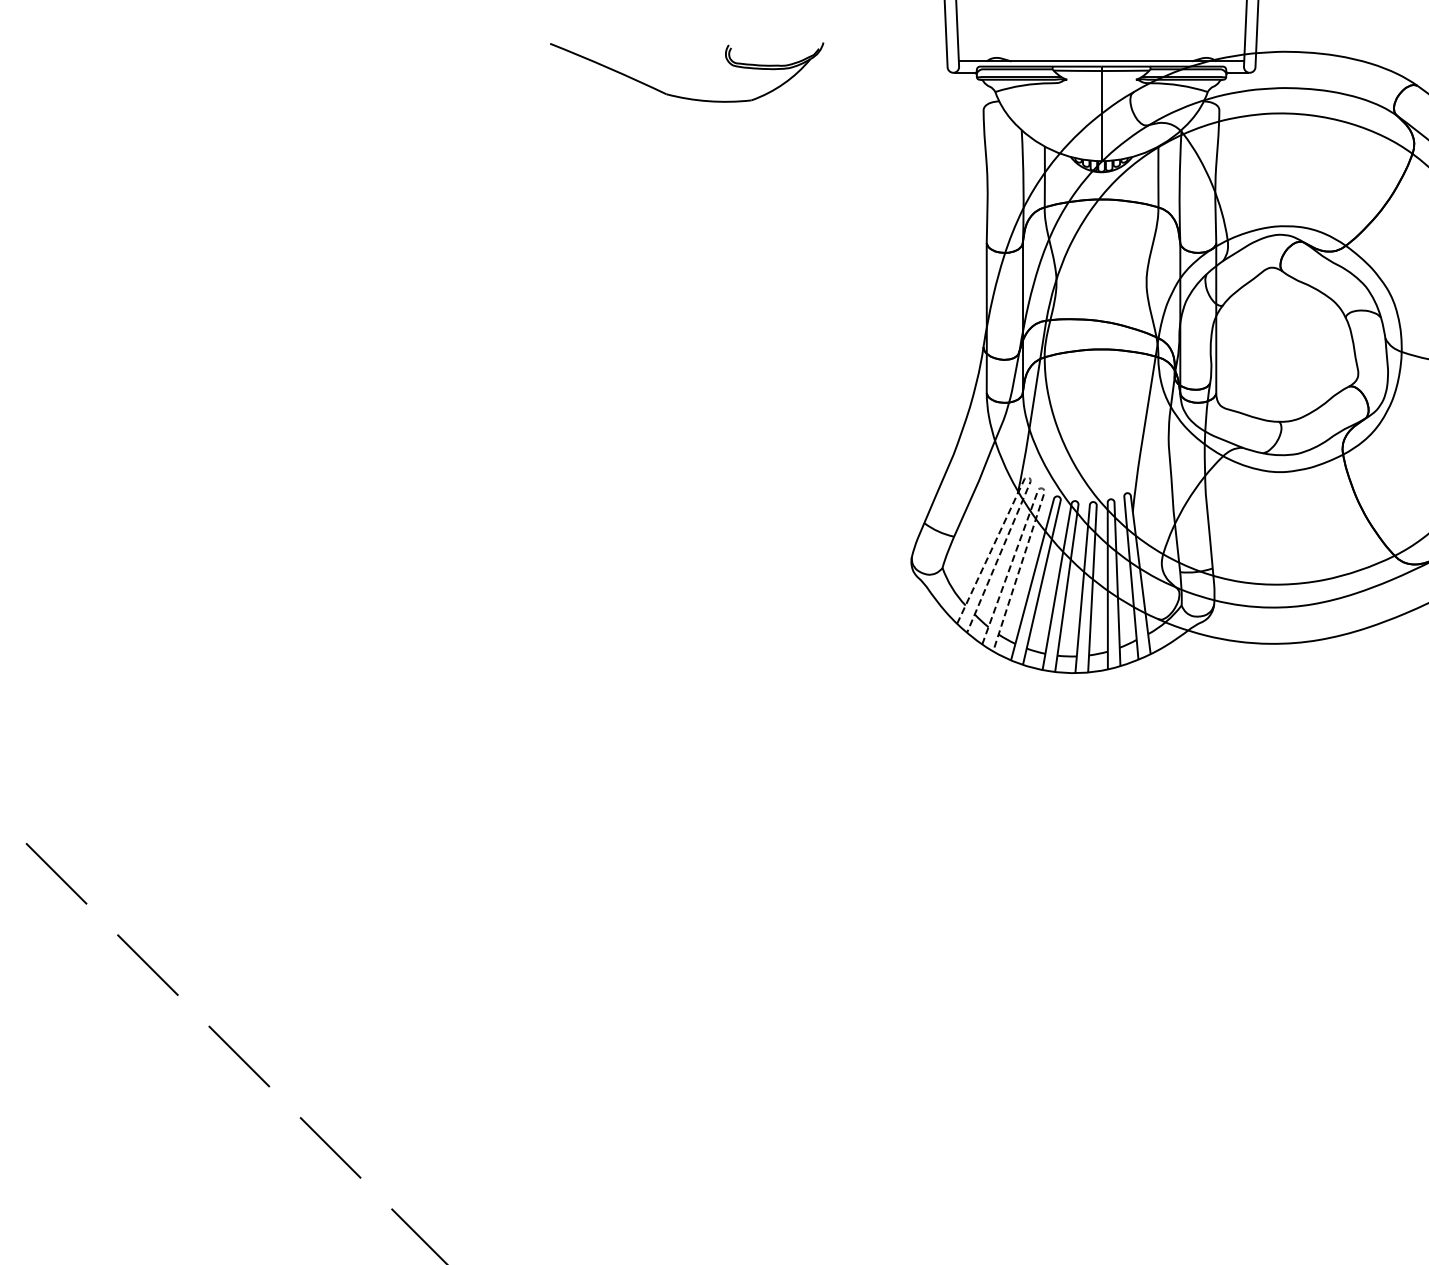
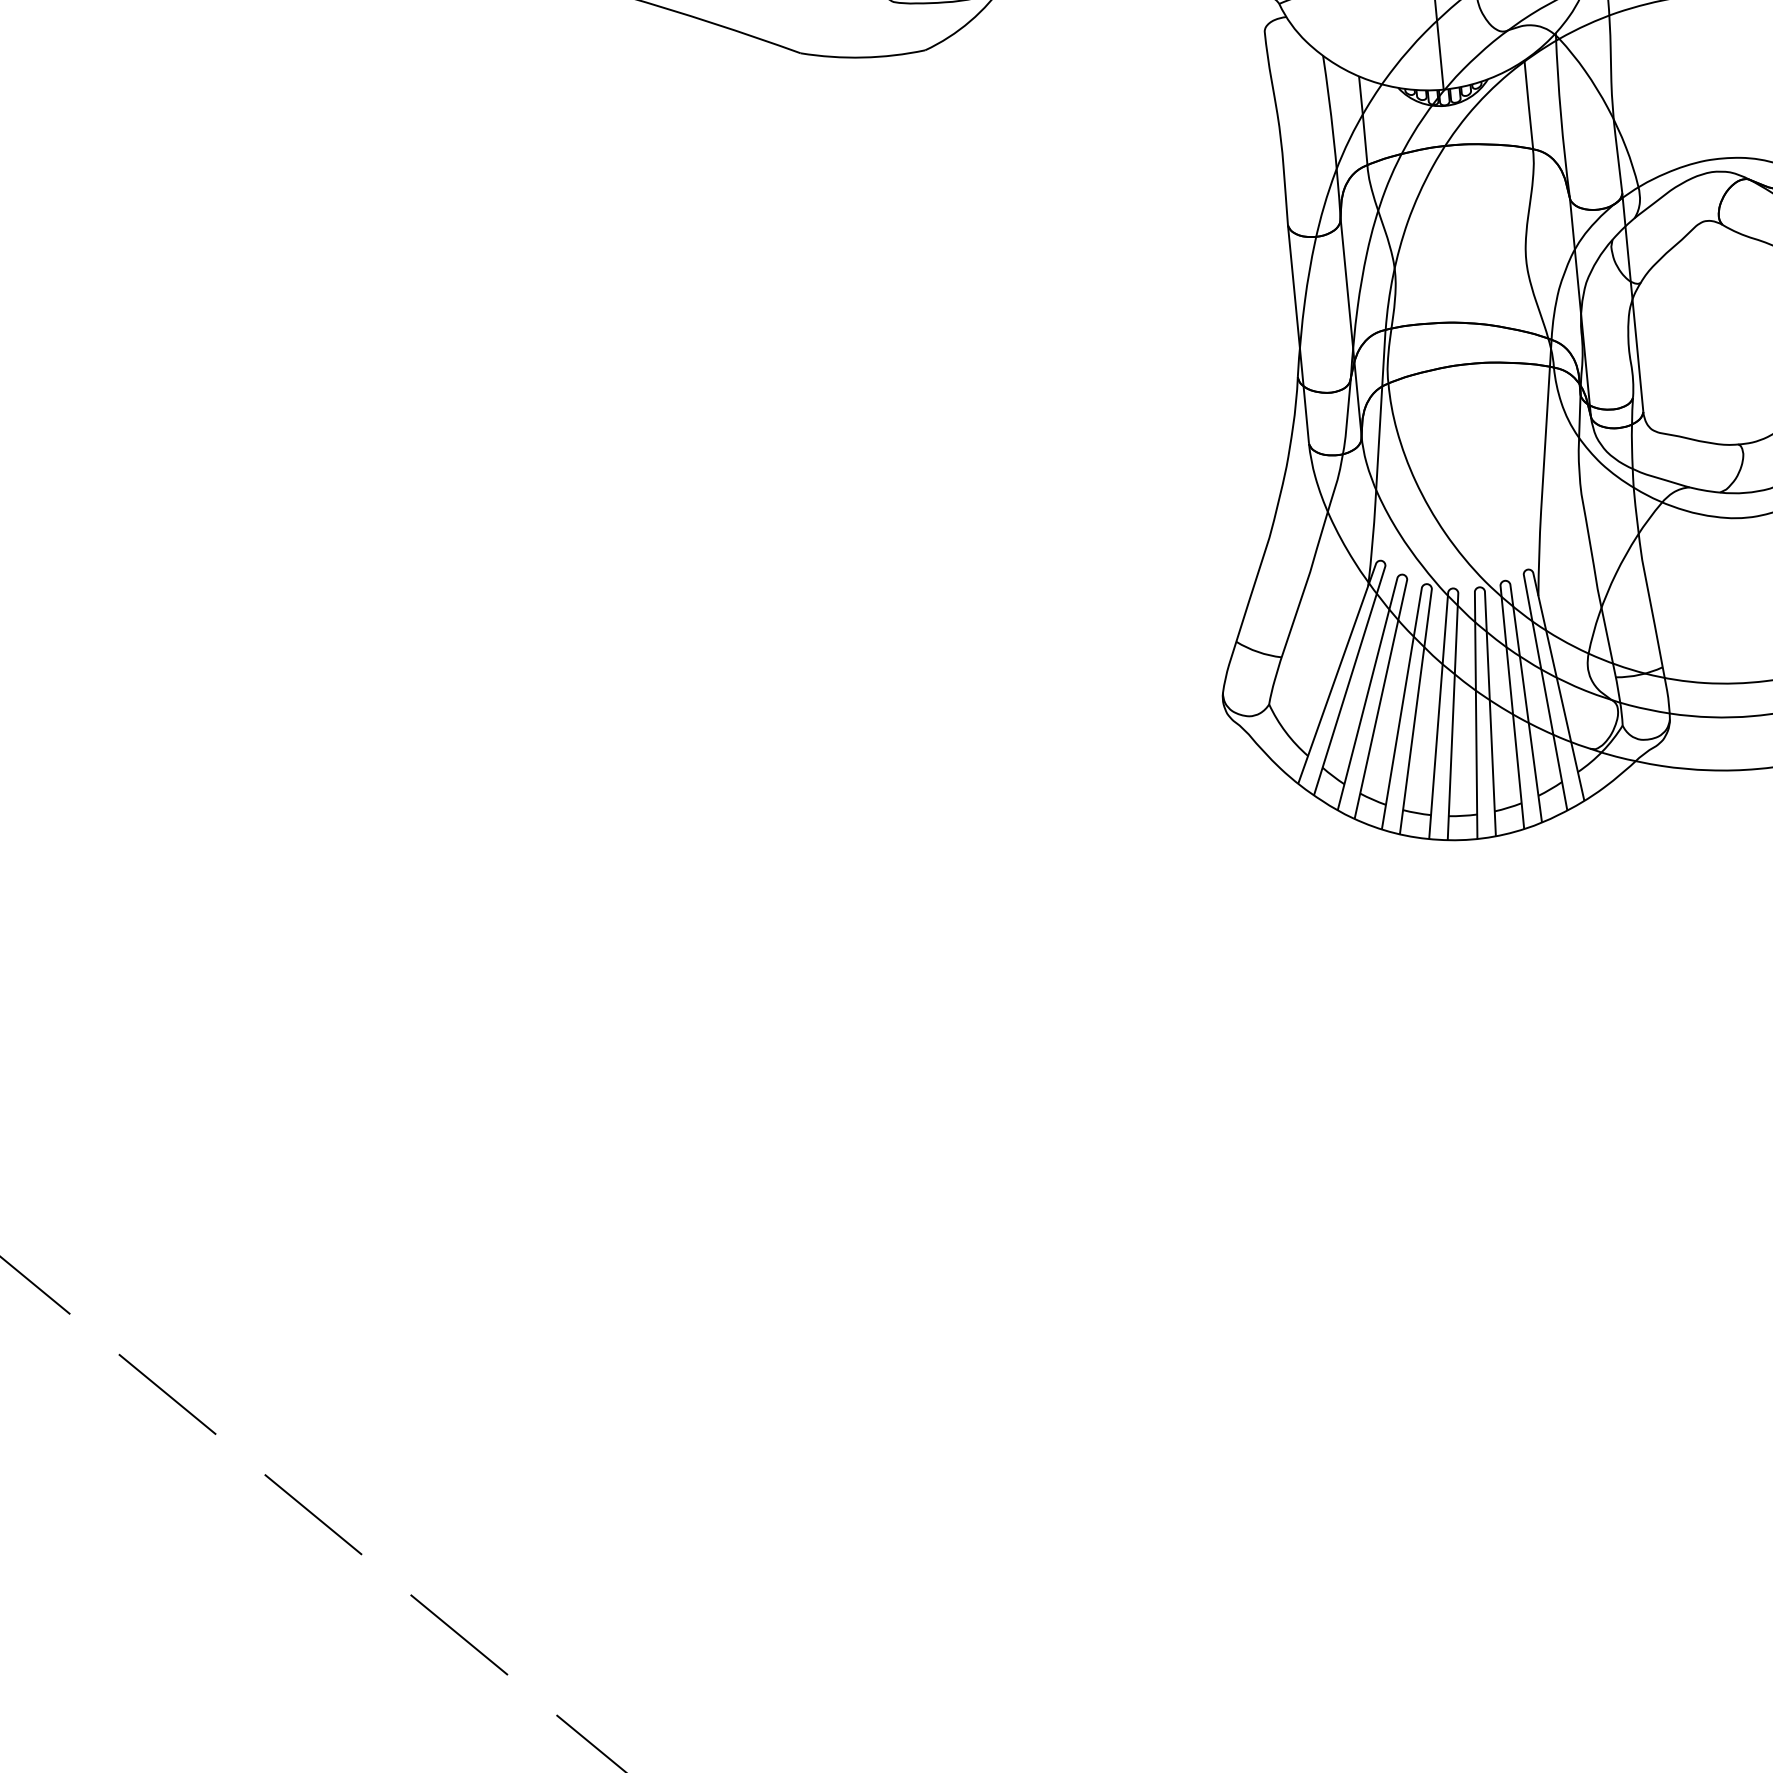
line: (1029, 478) -> (1383, 562), dashed -> solid
line: (1042, 488) -> (1403, 574), dashed -> solid

